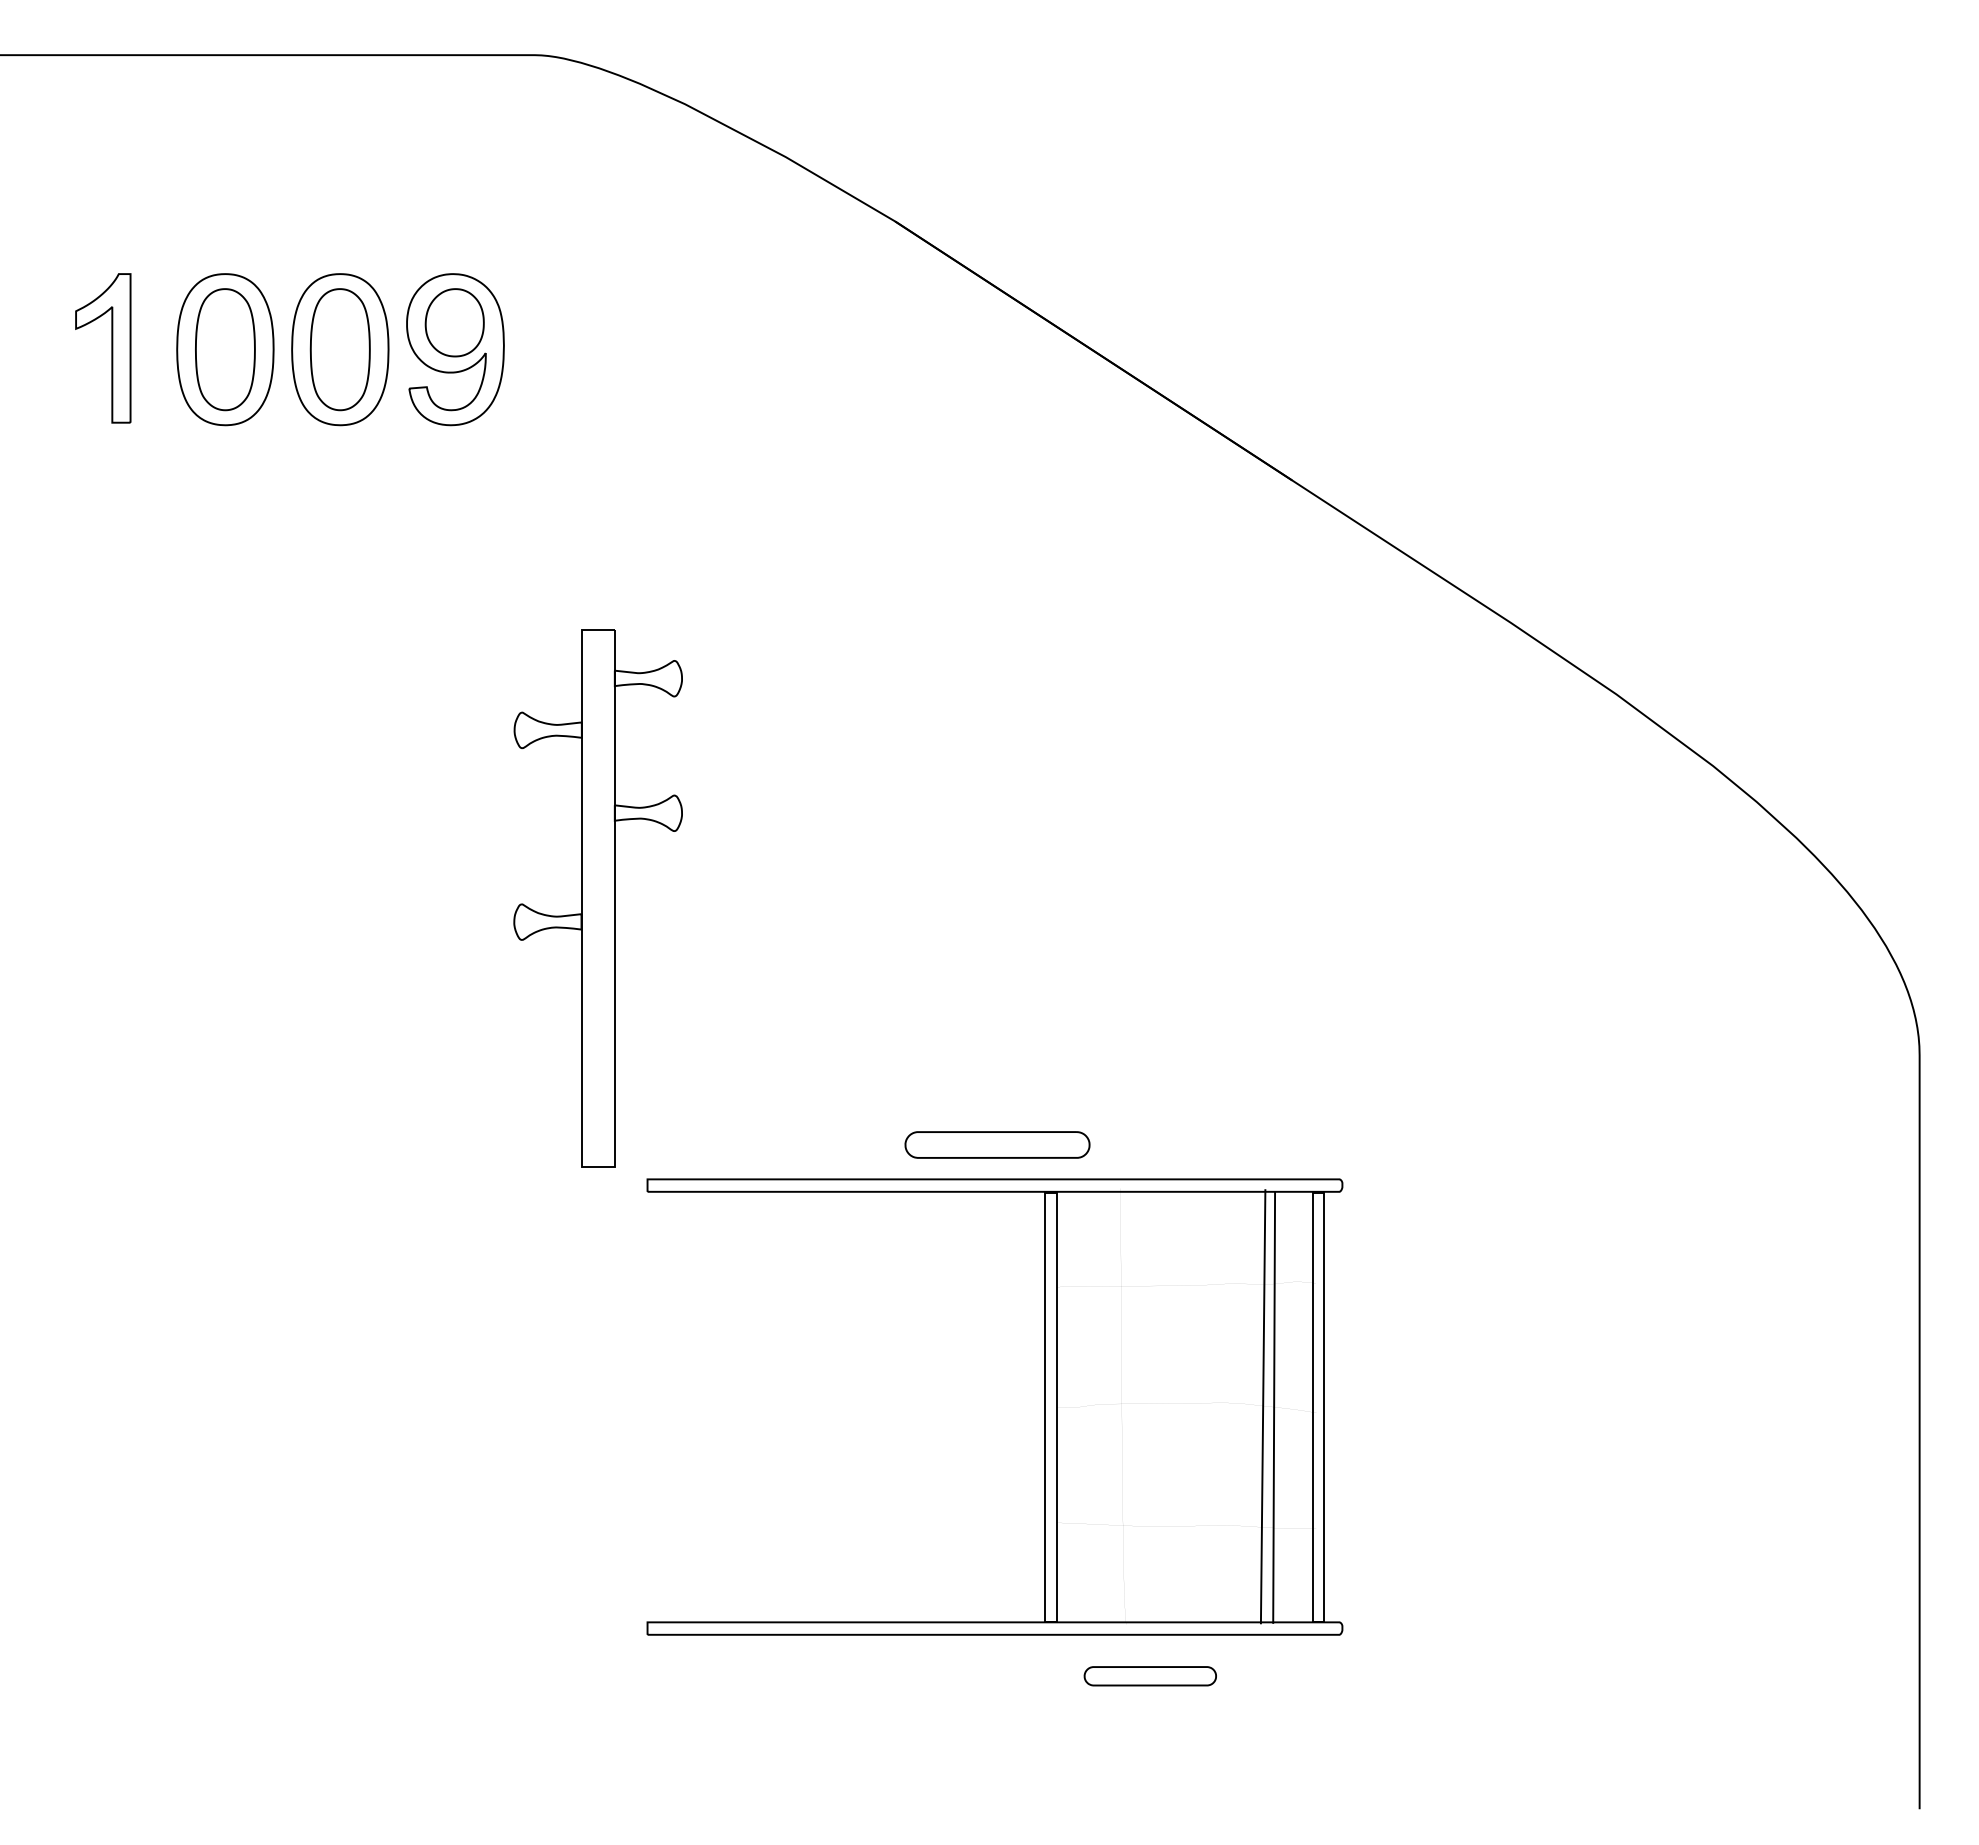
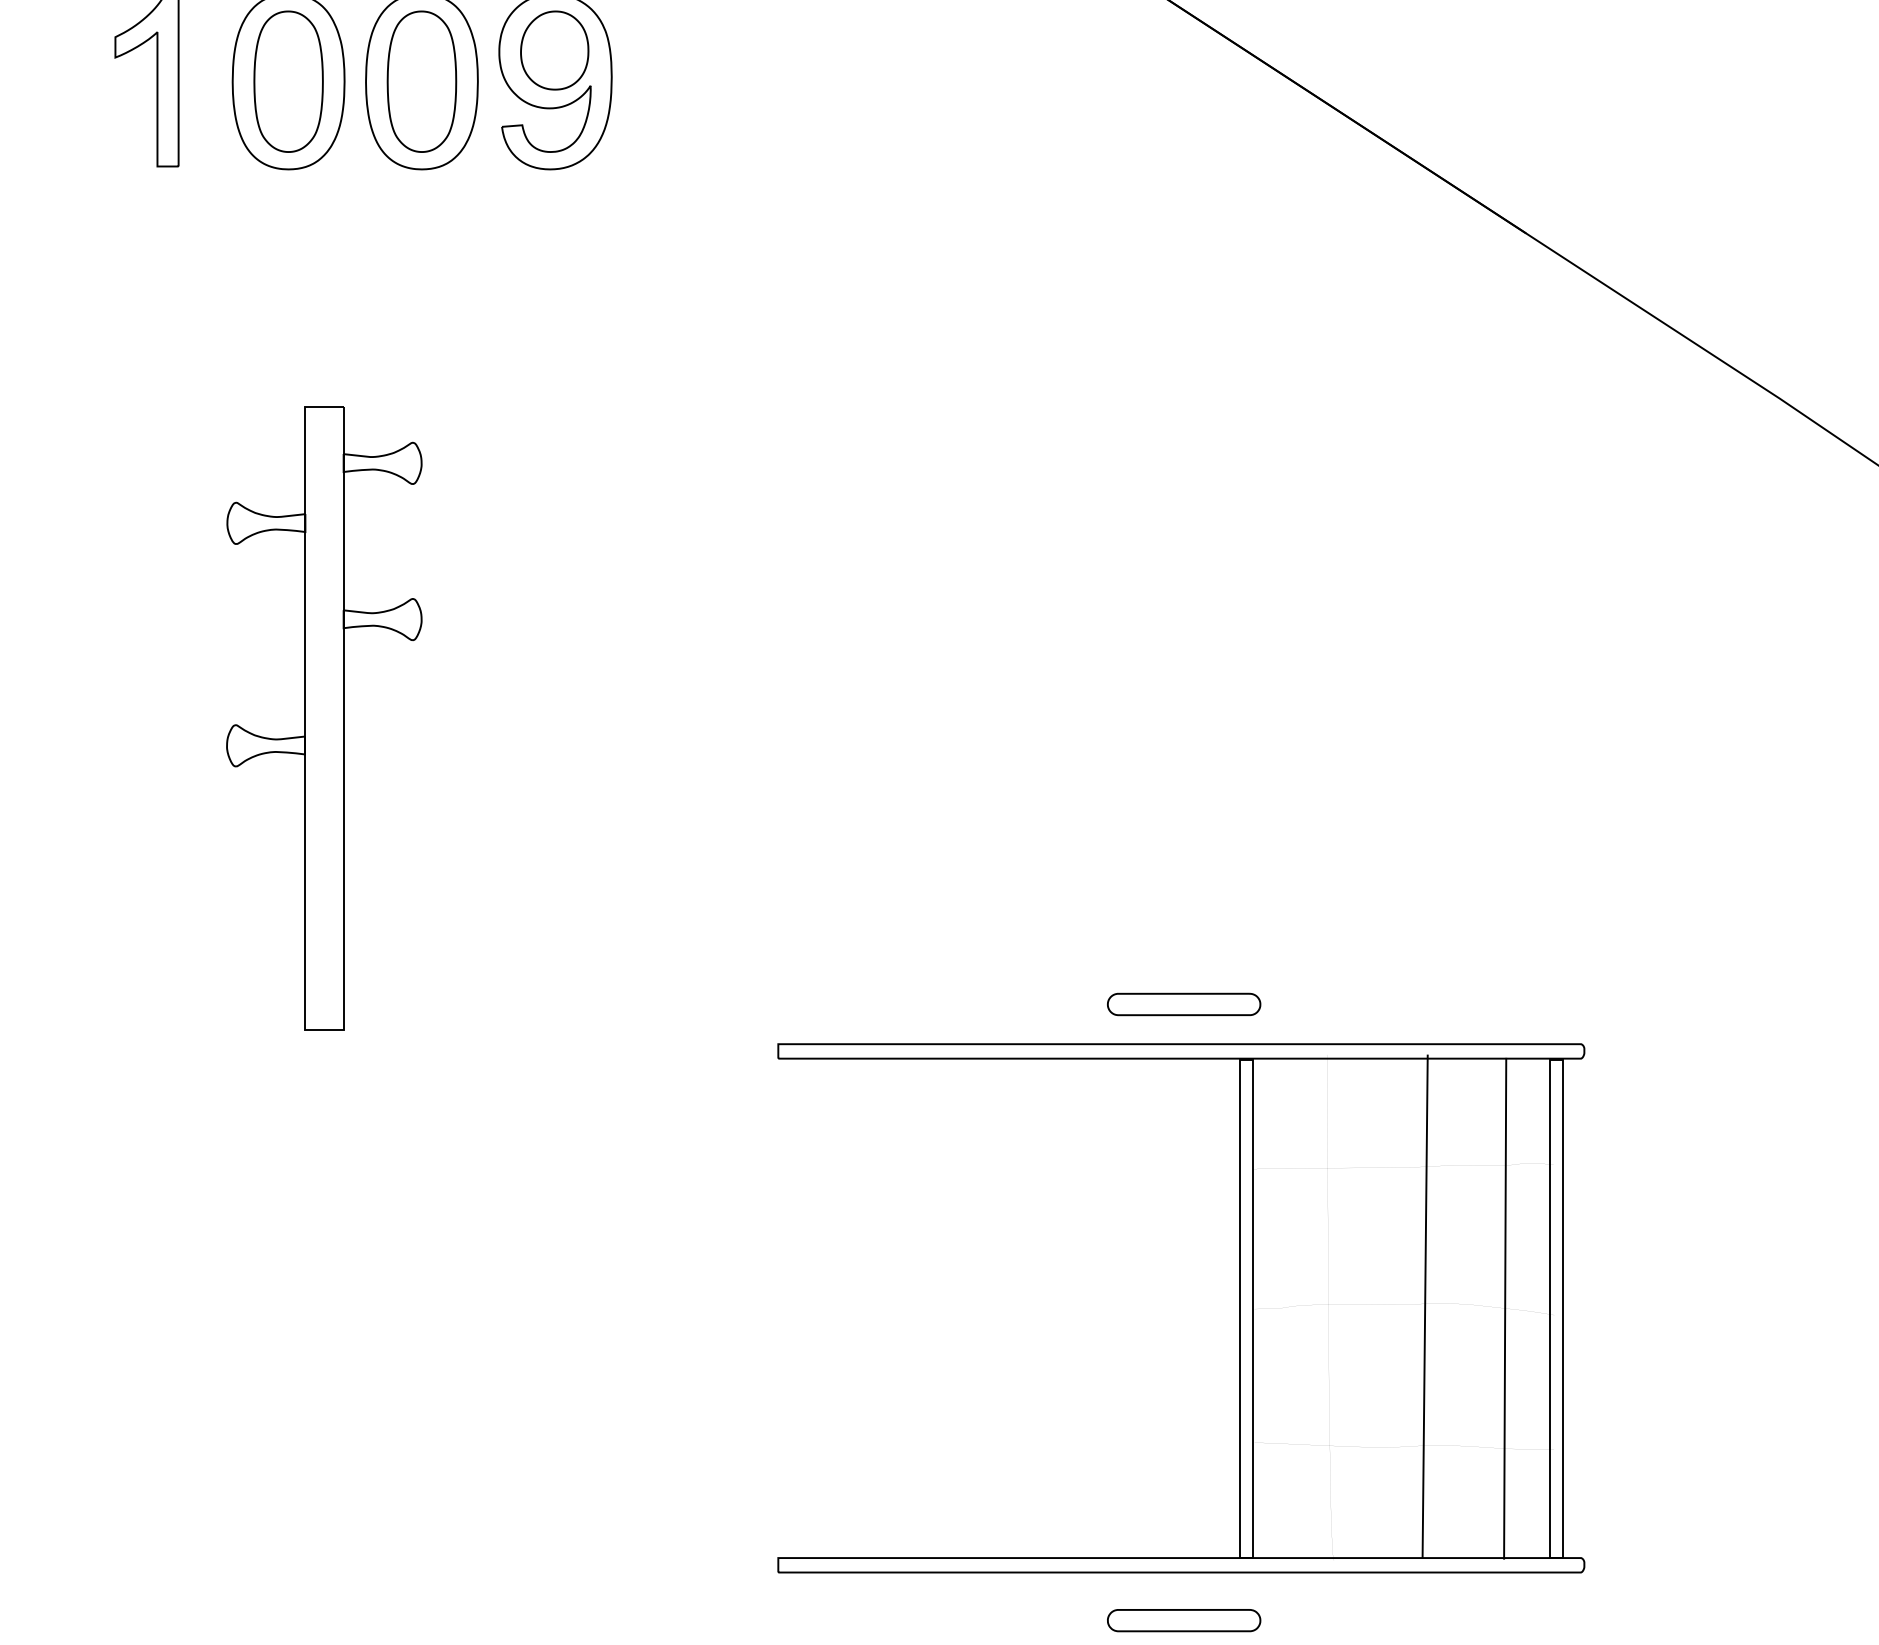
part: (597, 898) -> (323, 718), moved
part: (996, 1145) -> (1183, 1004), size x0.71
line: (1262, 1406) -> (1424, 1306), moved
part: (1149, 1676) -> (1183, 1620), moved

